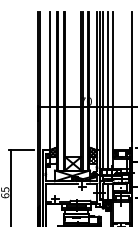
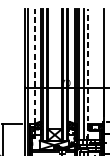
line: (49, 81) -> (35, 66), solid -> dashed
line: (113, 90) -> (88, 74), solid -> dashed

